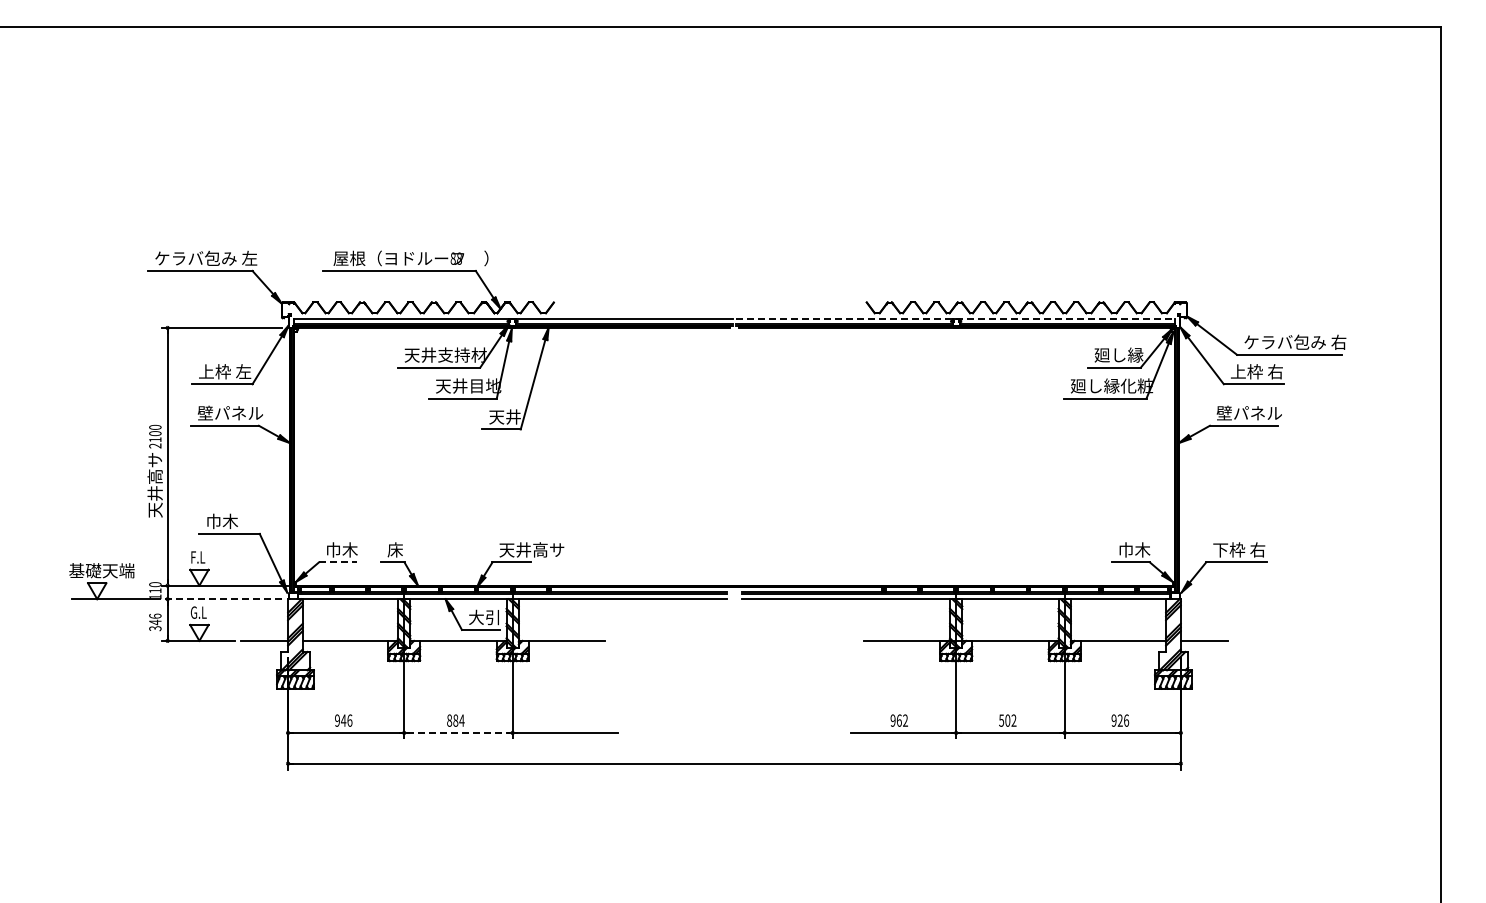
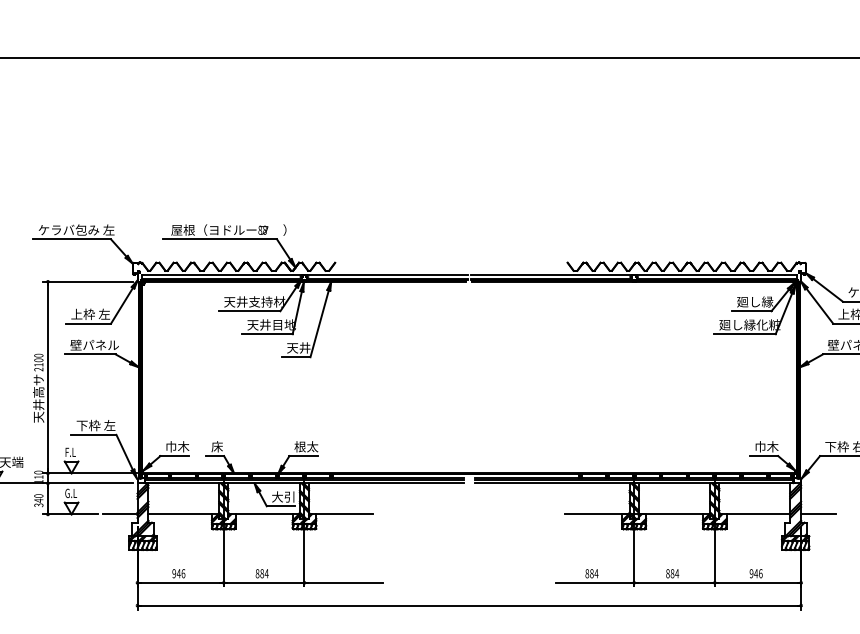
line: (956, 319) -> (634, 275), dashed -> solid
text: (232, 521) -> (96, 425), 巾木 -> 下枠 左
text: (531, 549) -> (318, 446), 天井高サ -> 根太
line: (338, 562) -> (174, 456), dashed -> solid
line: (221, 599) -> (88, 483), dashed -> solid
text: (155, 615) -> (38, 495), 346 -> 340
text: (899, 720) -> (592, 573), 962 -> 884
text: (1007, 720) -> (672, 573), 502 -> 884
text: (1119, 720) -> (755, 573), 926 -> 946
line: (458, 732) -> (264, 582), dashed -> solid

